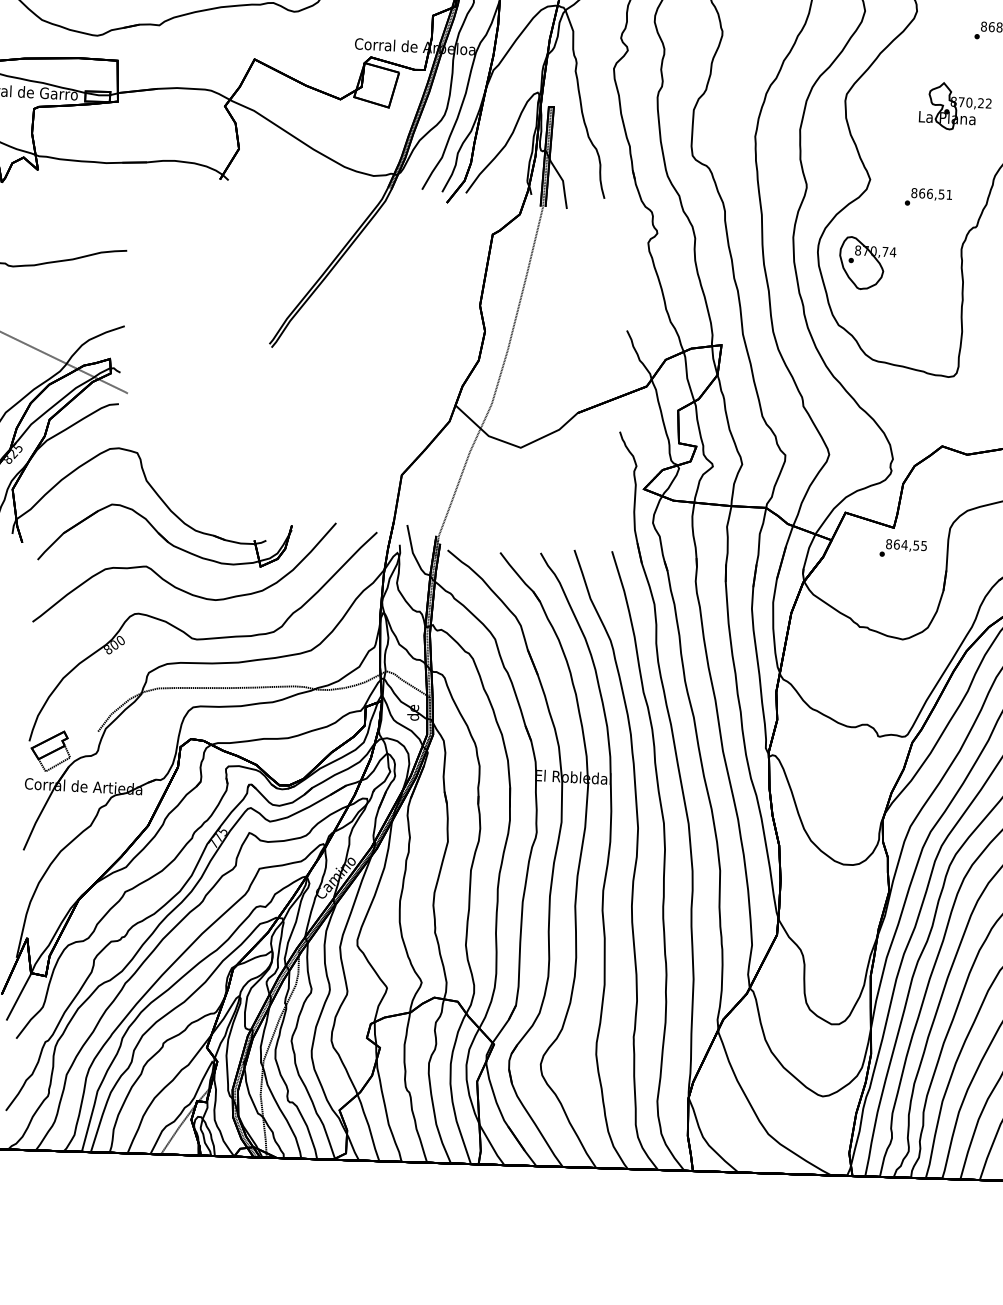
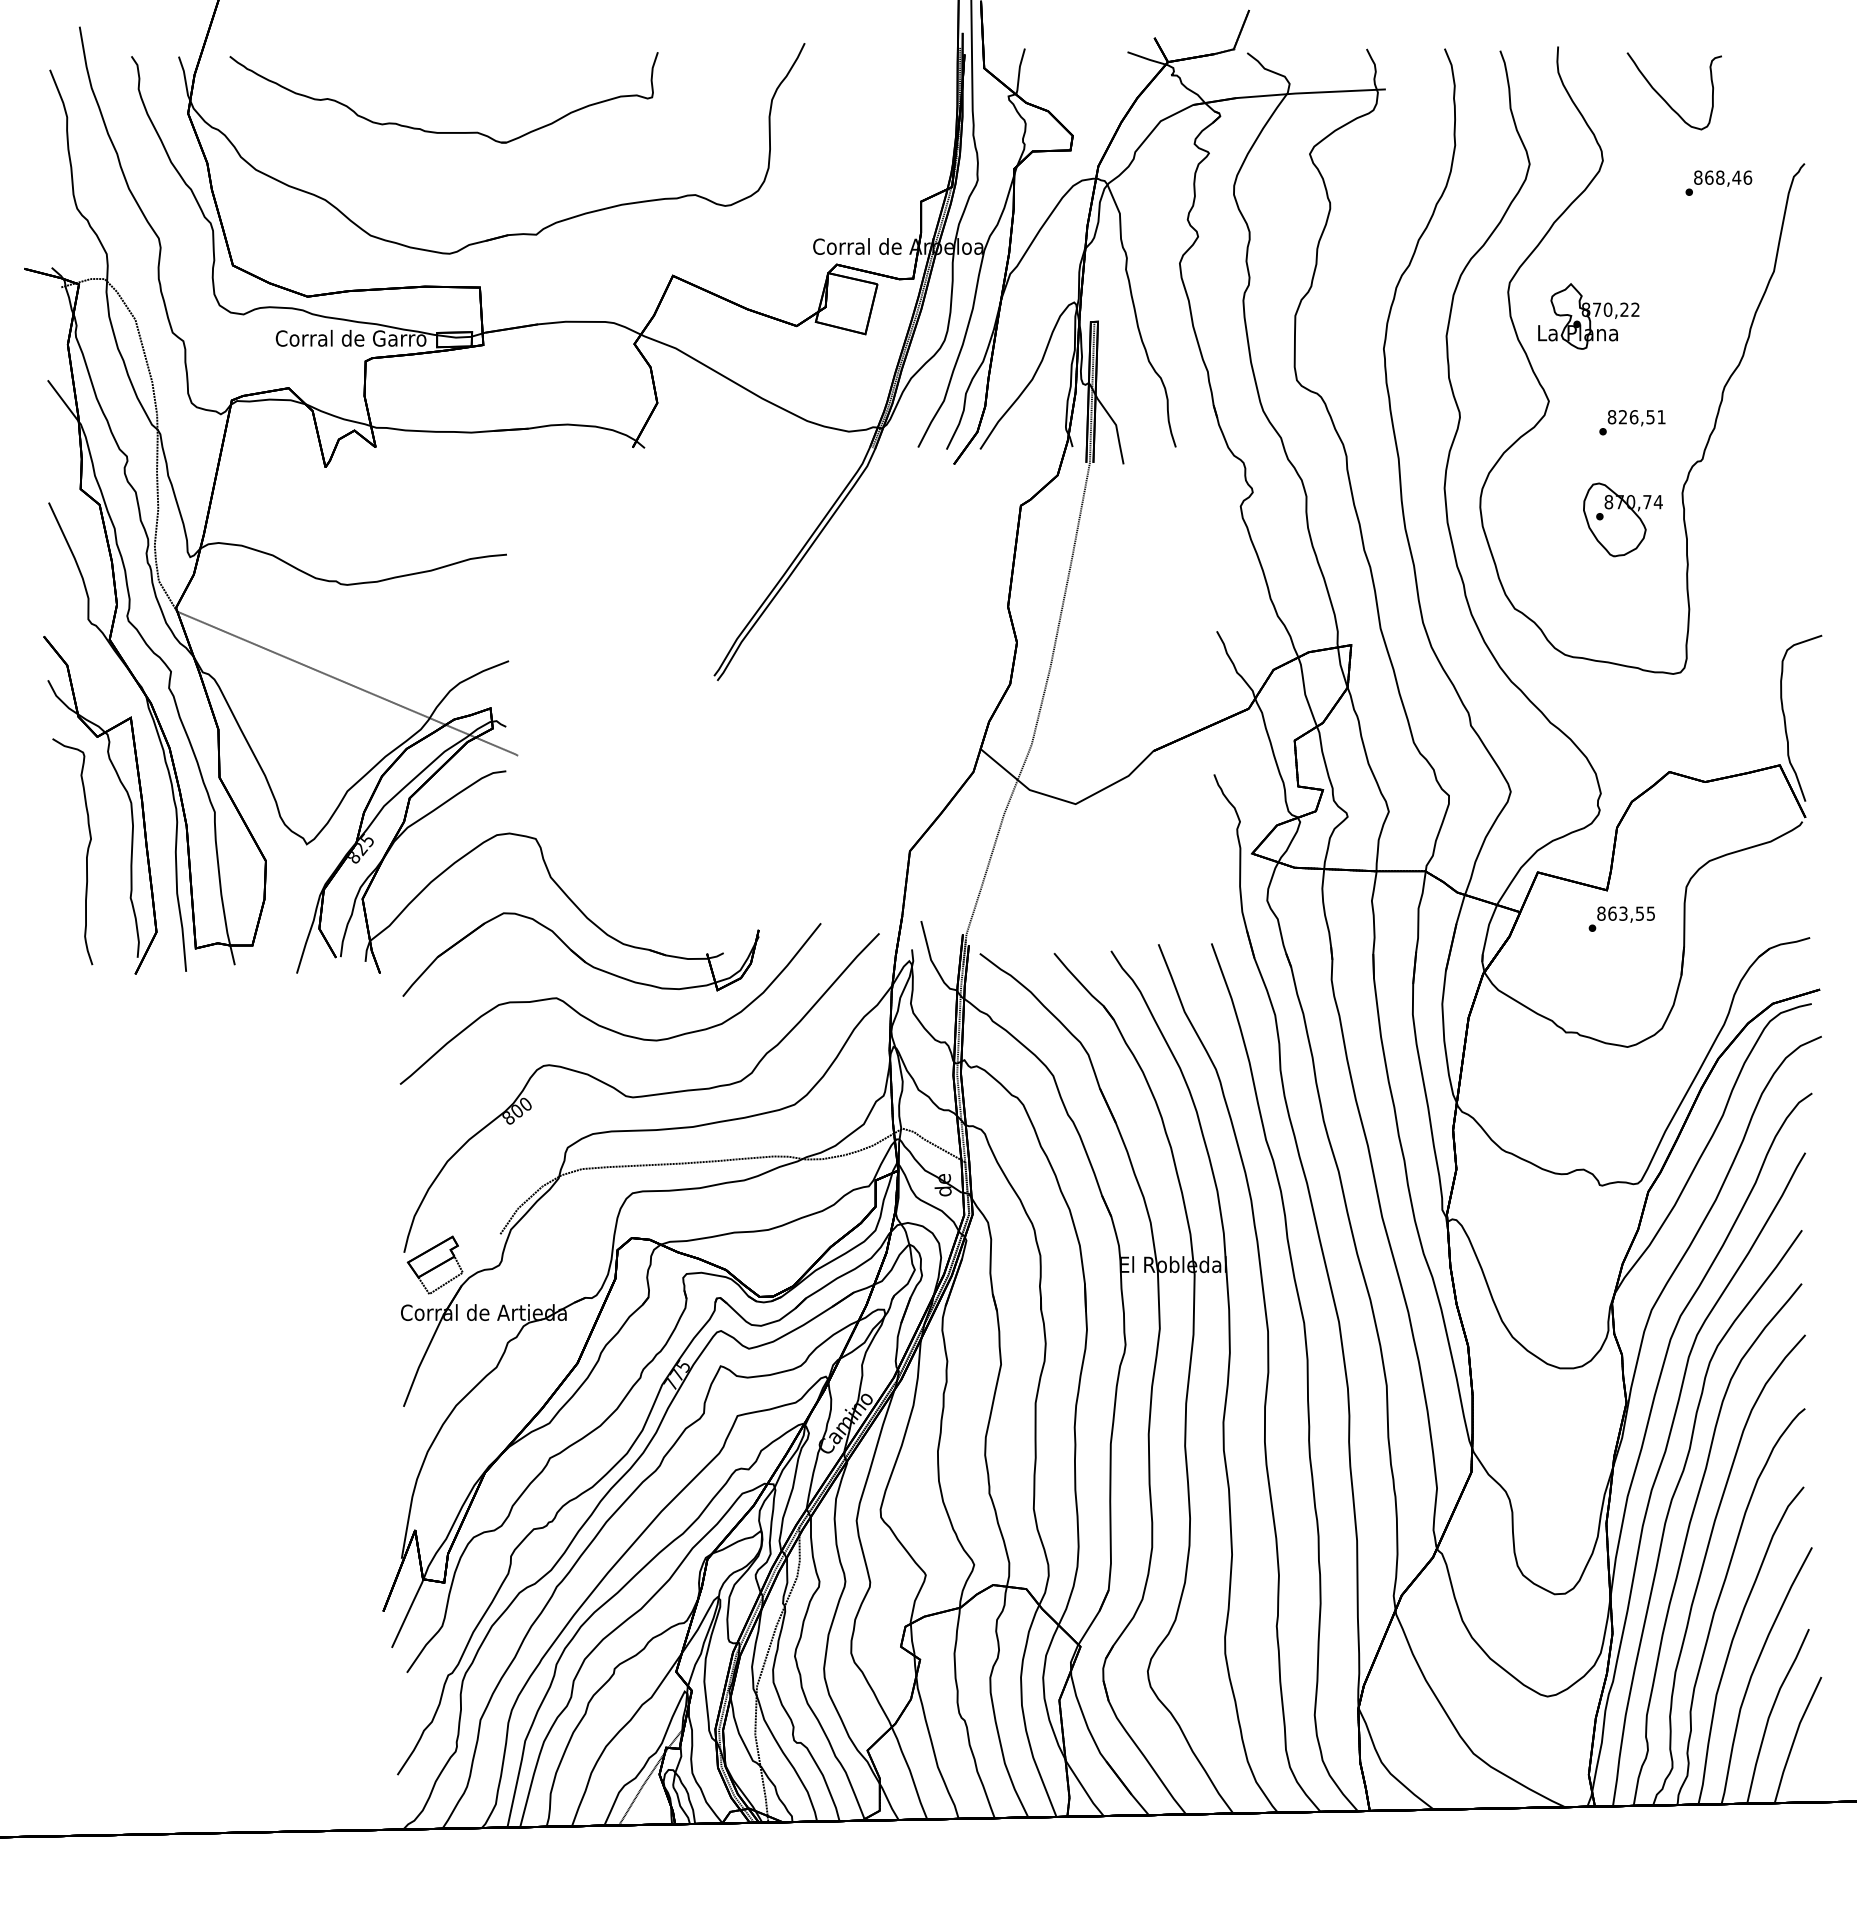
part: (955, 106) -> (1588, 316), moved
text: (921, 193) -> (1622, 417), 866,51 -> 826,51
part: (867, 263) -> (1622, 519), moved
text: (903, 544) -> (1622, 913), 864,55 -> 863,55

